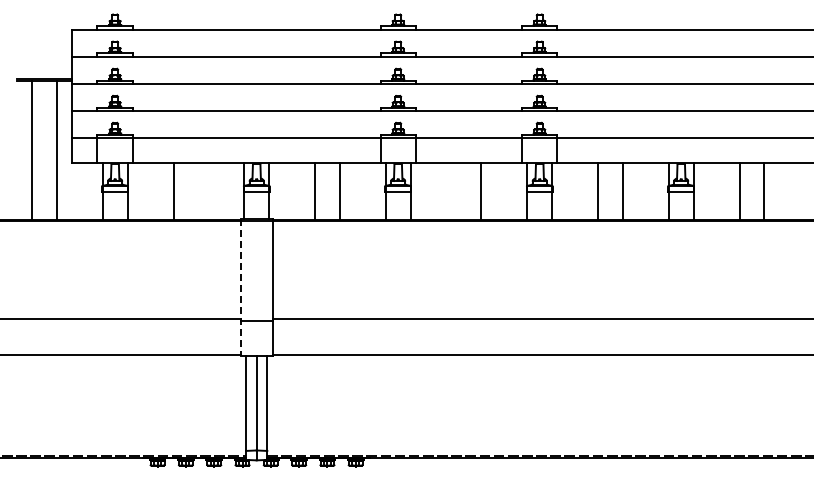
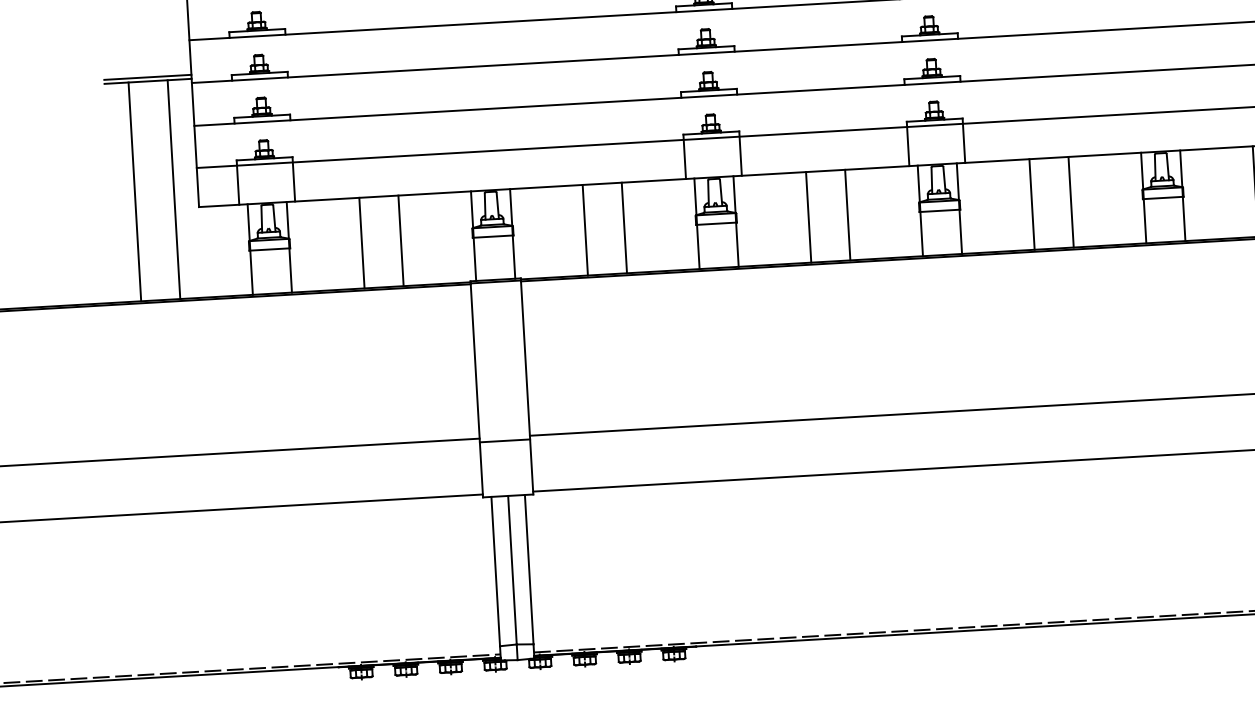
line: (198, 191) -> (401, 241), added
line: (456, 191) -> (808, 217), added
line: (240, 288) -> (476, 390), dashed -> solid

